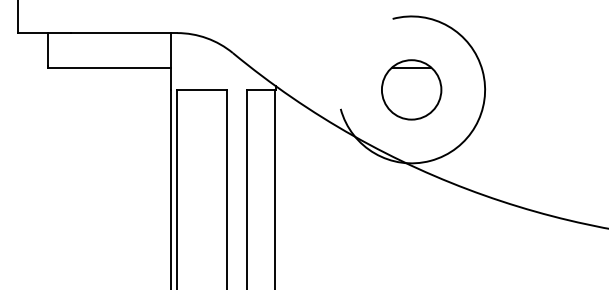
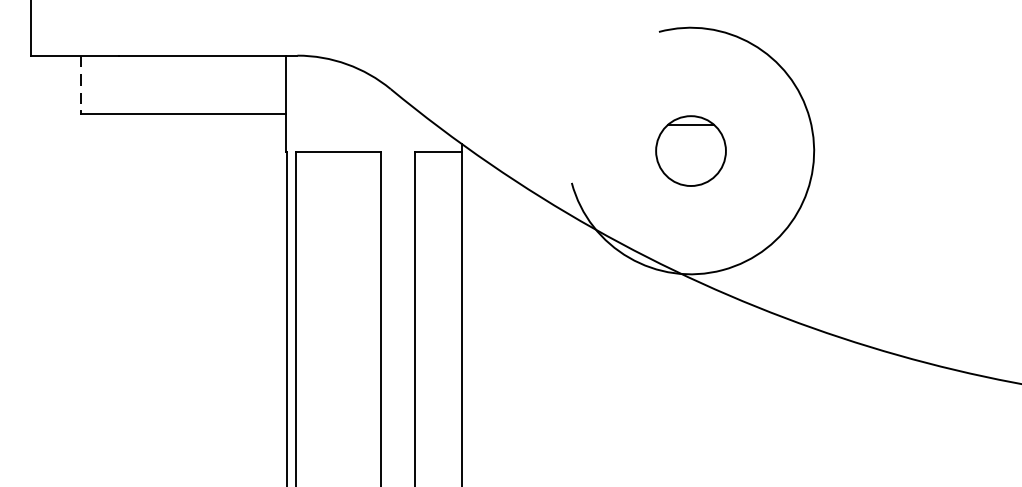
line: (48, 49) -> (81, 83), solid -> dashed
part: (411, 89) -> (690, 150), size x0.7

